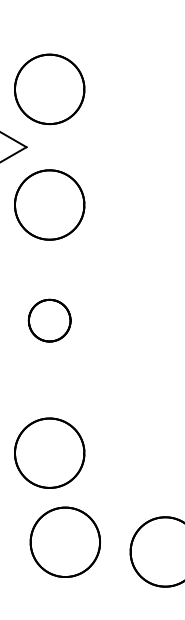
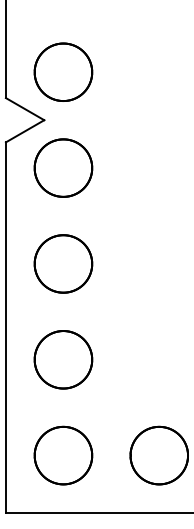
part: (49, 320) -> (63, 263), size x1.67
part: (49, 452) -> (63, 359), moved
part: (65, 542) -> (63, 455), moved

